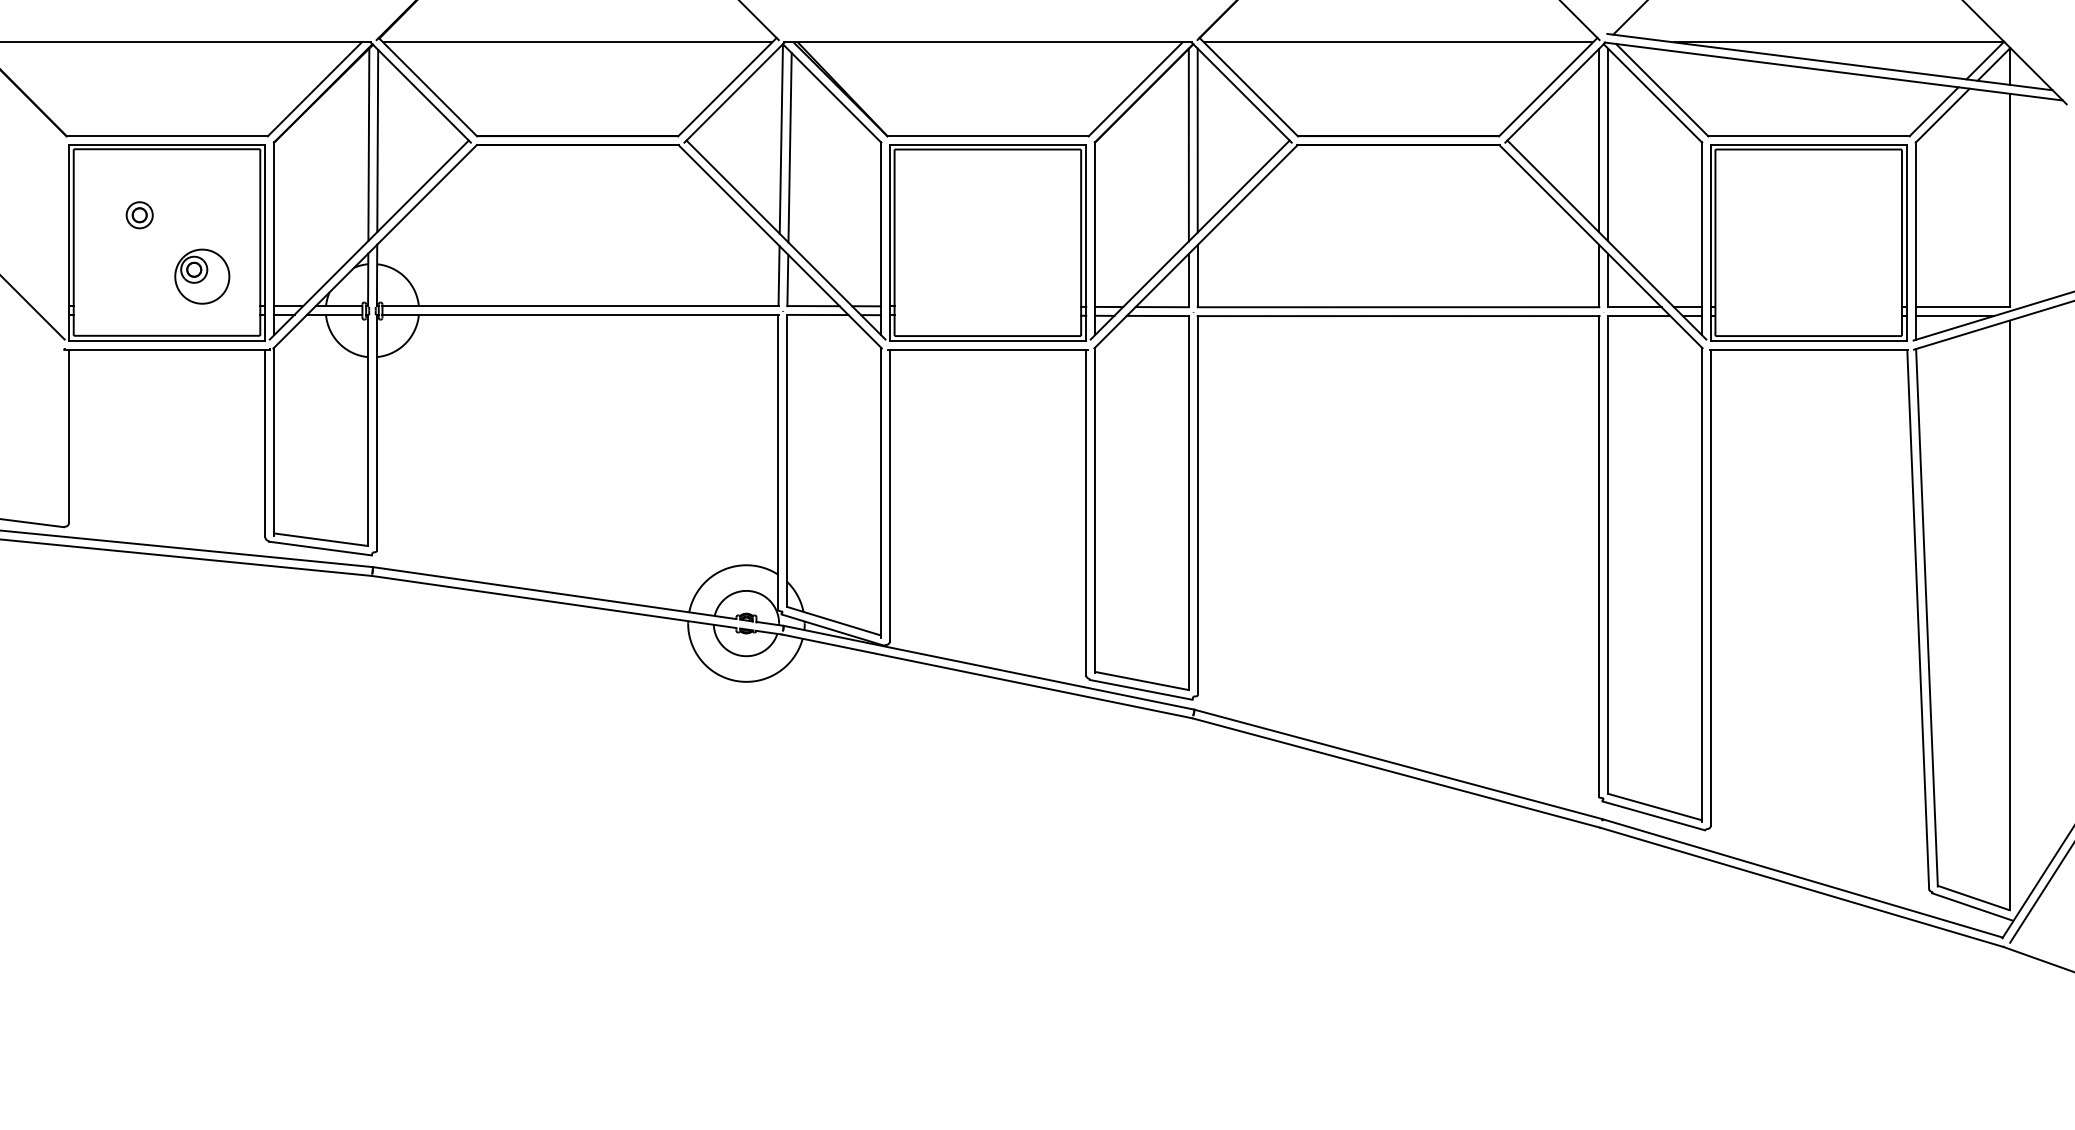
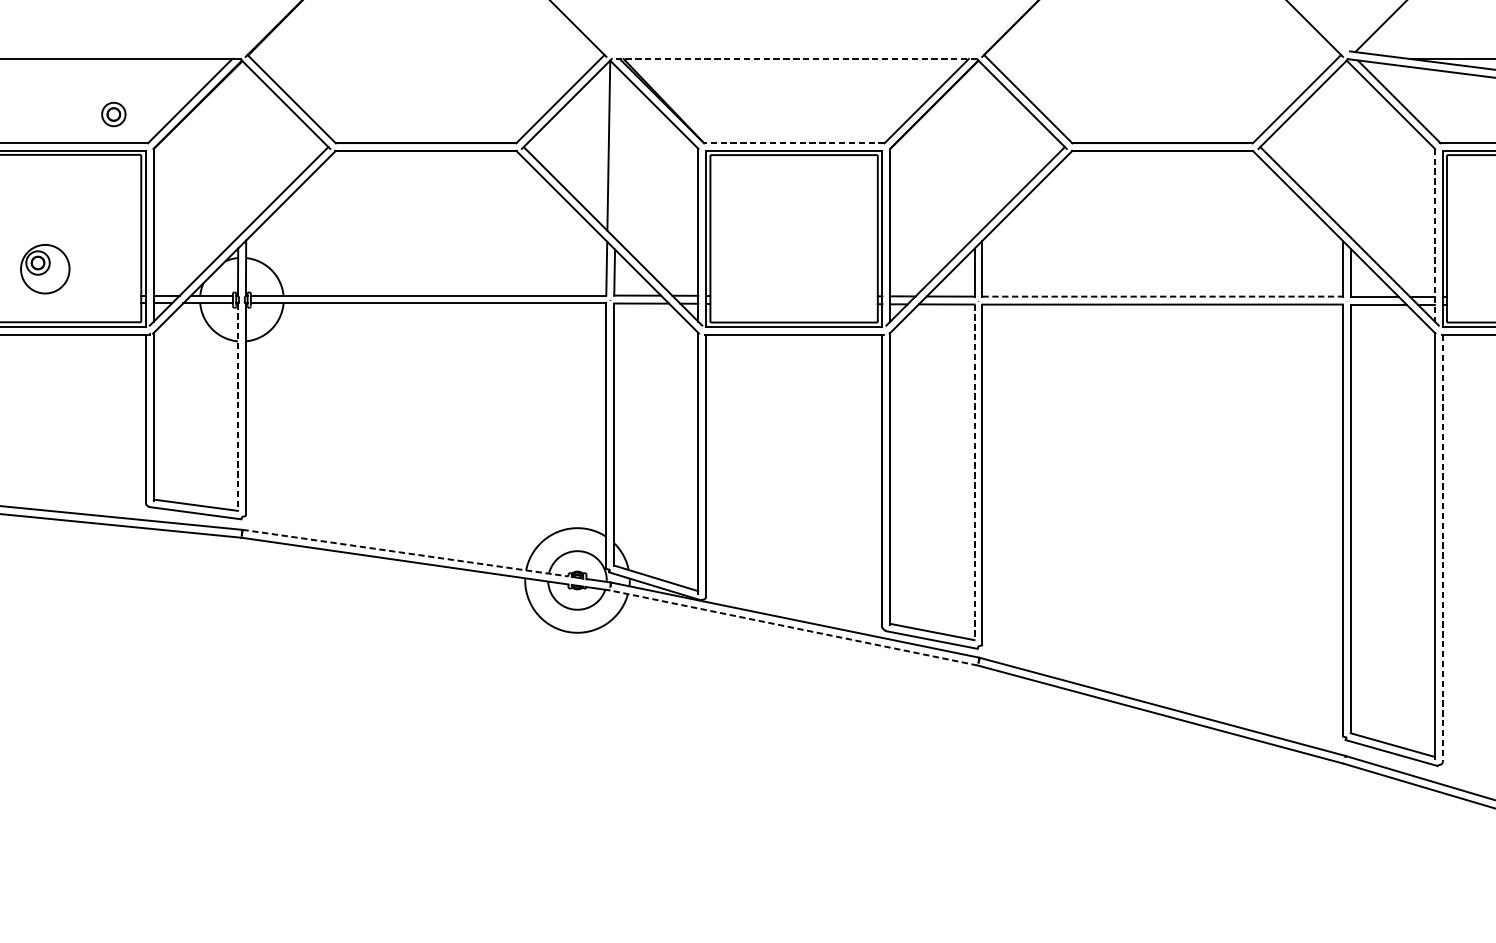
line: (577, 42) -> (425, 59), removed
line: (988, 42) -> (794, 59), solid -> dashed
line: (1398, 42) -> (1162, 59), removed
line: (988, 136) -> (794, 143), solid -> dashed
line: (377, 140) -> (246, 147), removed
line: (1197, 140) -> (982, 147), removed
line: (1599, 140) -> (1342, 147), removed
line: (368, 144) -> (238, 150), removed
line: (1188, 144) -> (974, 150), removed
line: (1608, 144) -> (1351, 150), removed
line: (789, 147) -> (616, 153), removed
part: (139, 215) -> (113, 114), moved
line: (1701, 239) -> (1434, 235), solid -> dashed
part: (202, 276) -> (45, 269), moved
line: (1398, 307) -> (1162, 296), solid -> dashed
line: (368, 430) -> (238, 407), solid -> dashed
line: (1188, 503) -> (974, 472), solid -> dashed
line: (1710, 588) -> (1442, 549), solid -> dashed
line: (554, 593) -> (405, 553), solid -> dashed
line: (986, 676) -> (792, 627), solid -> dashed

